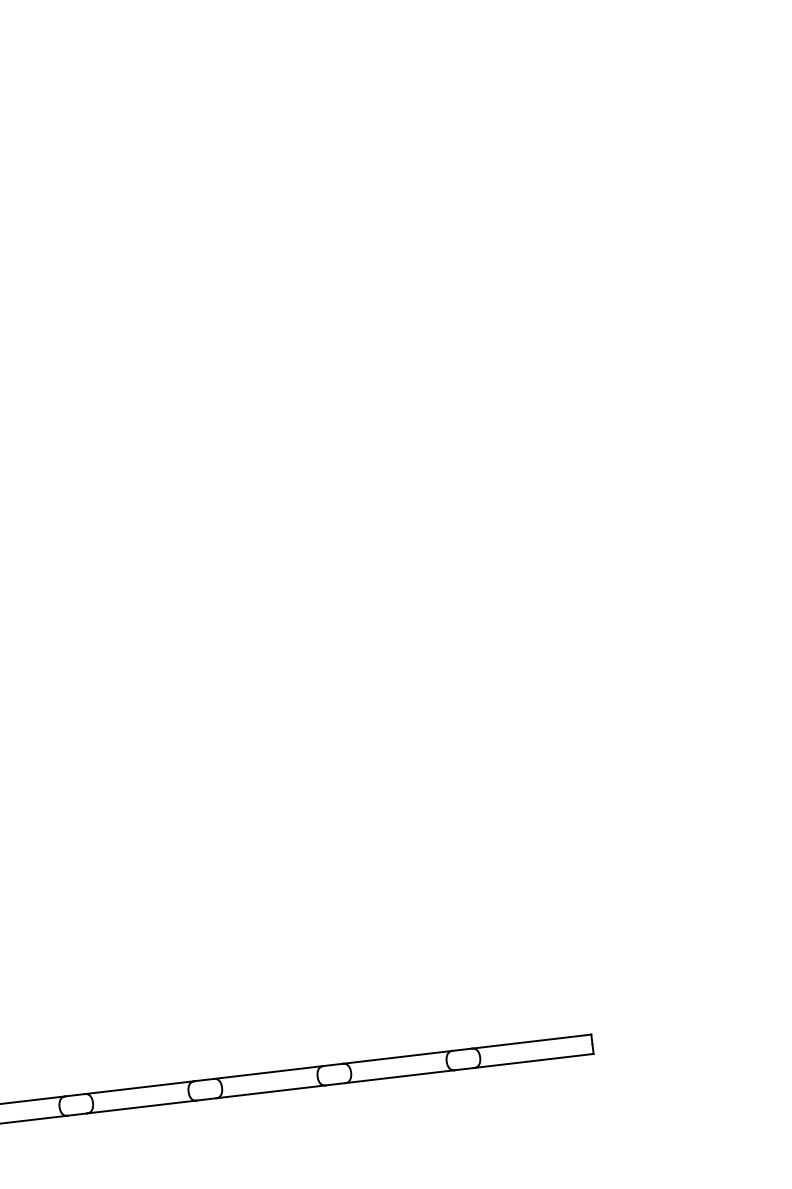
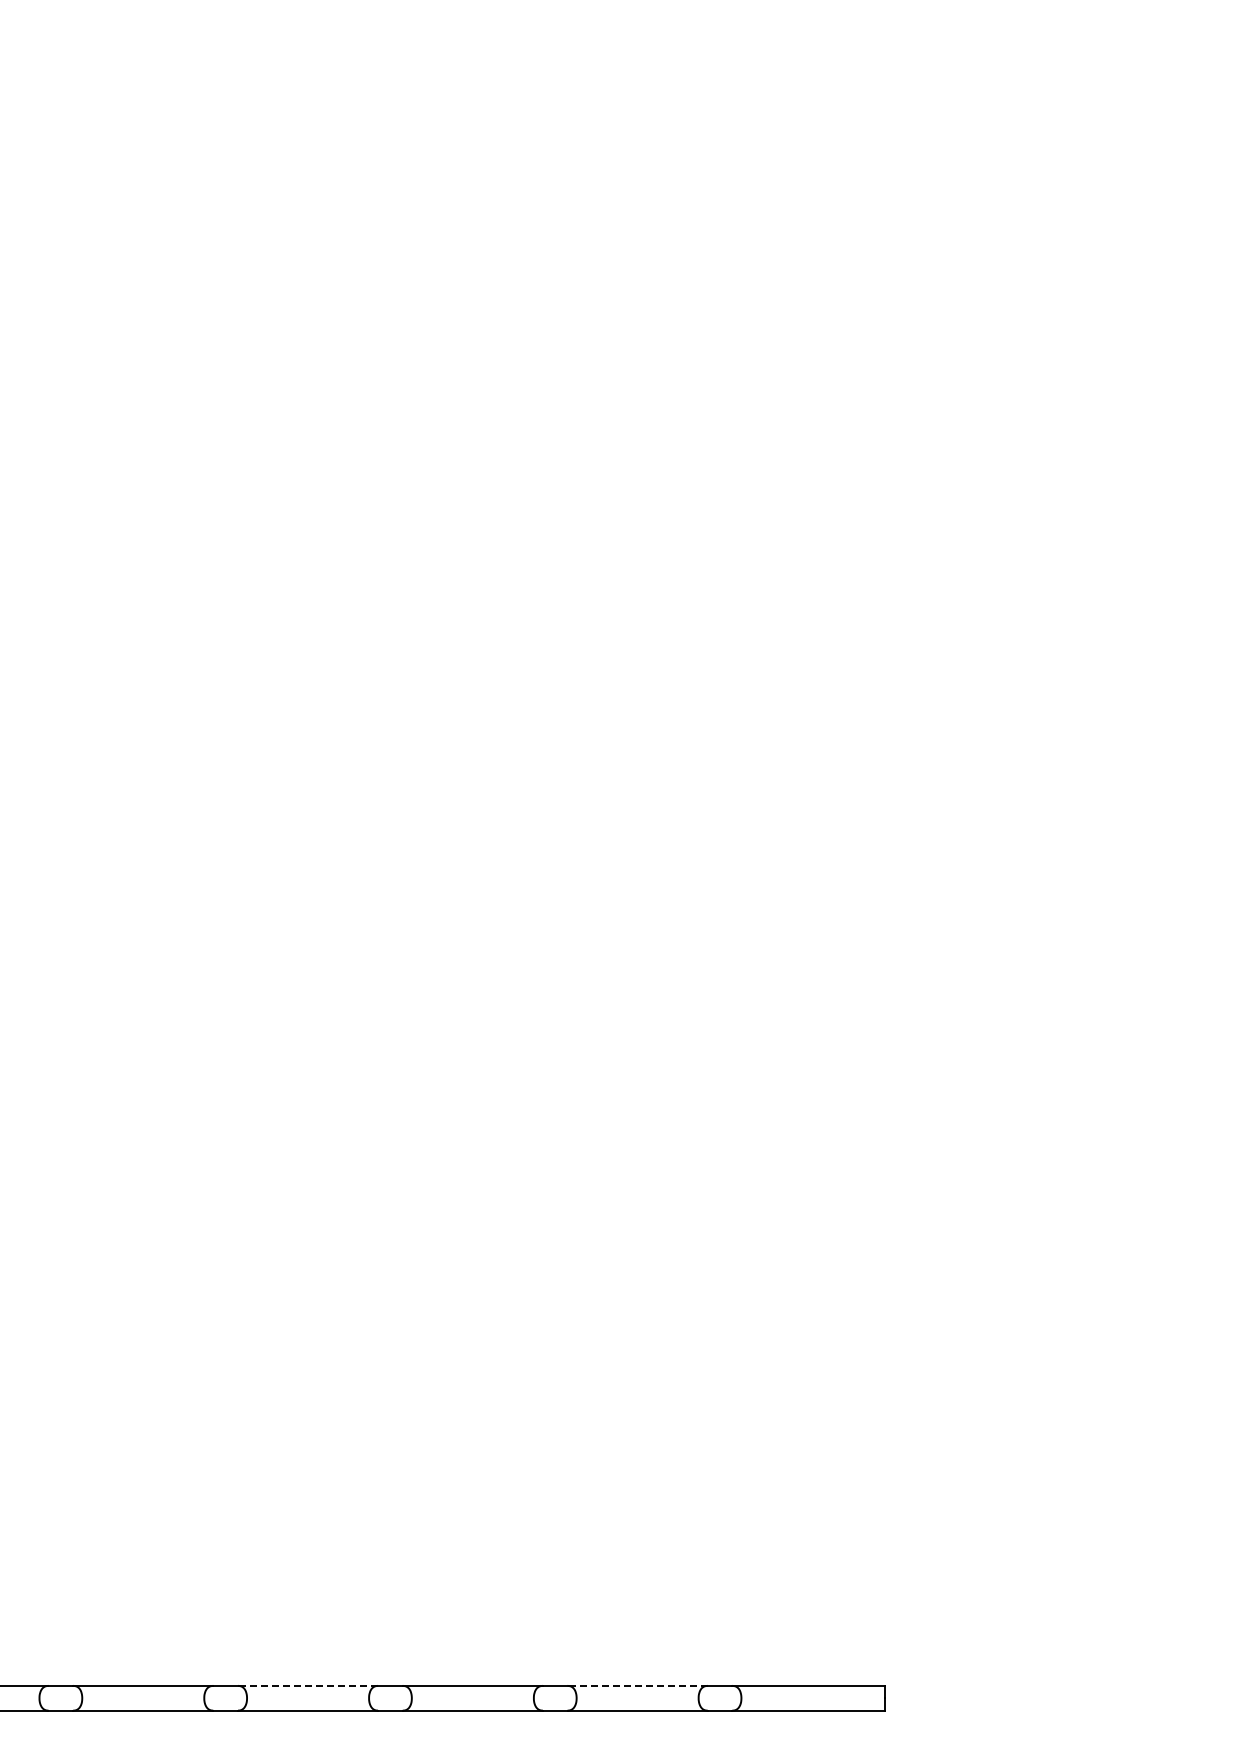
line: (397, 1057) -> (637, 1685), solid -> dashed
line: (139, 1087) -> (307, 1685), solid -> dashed

